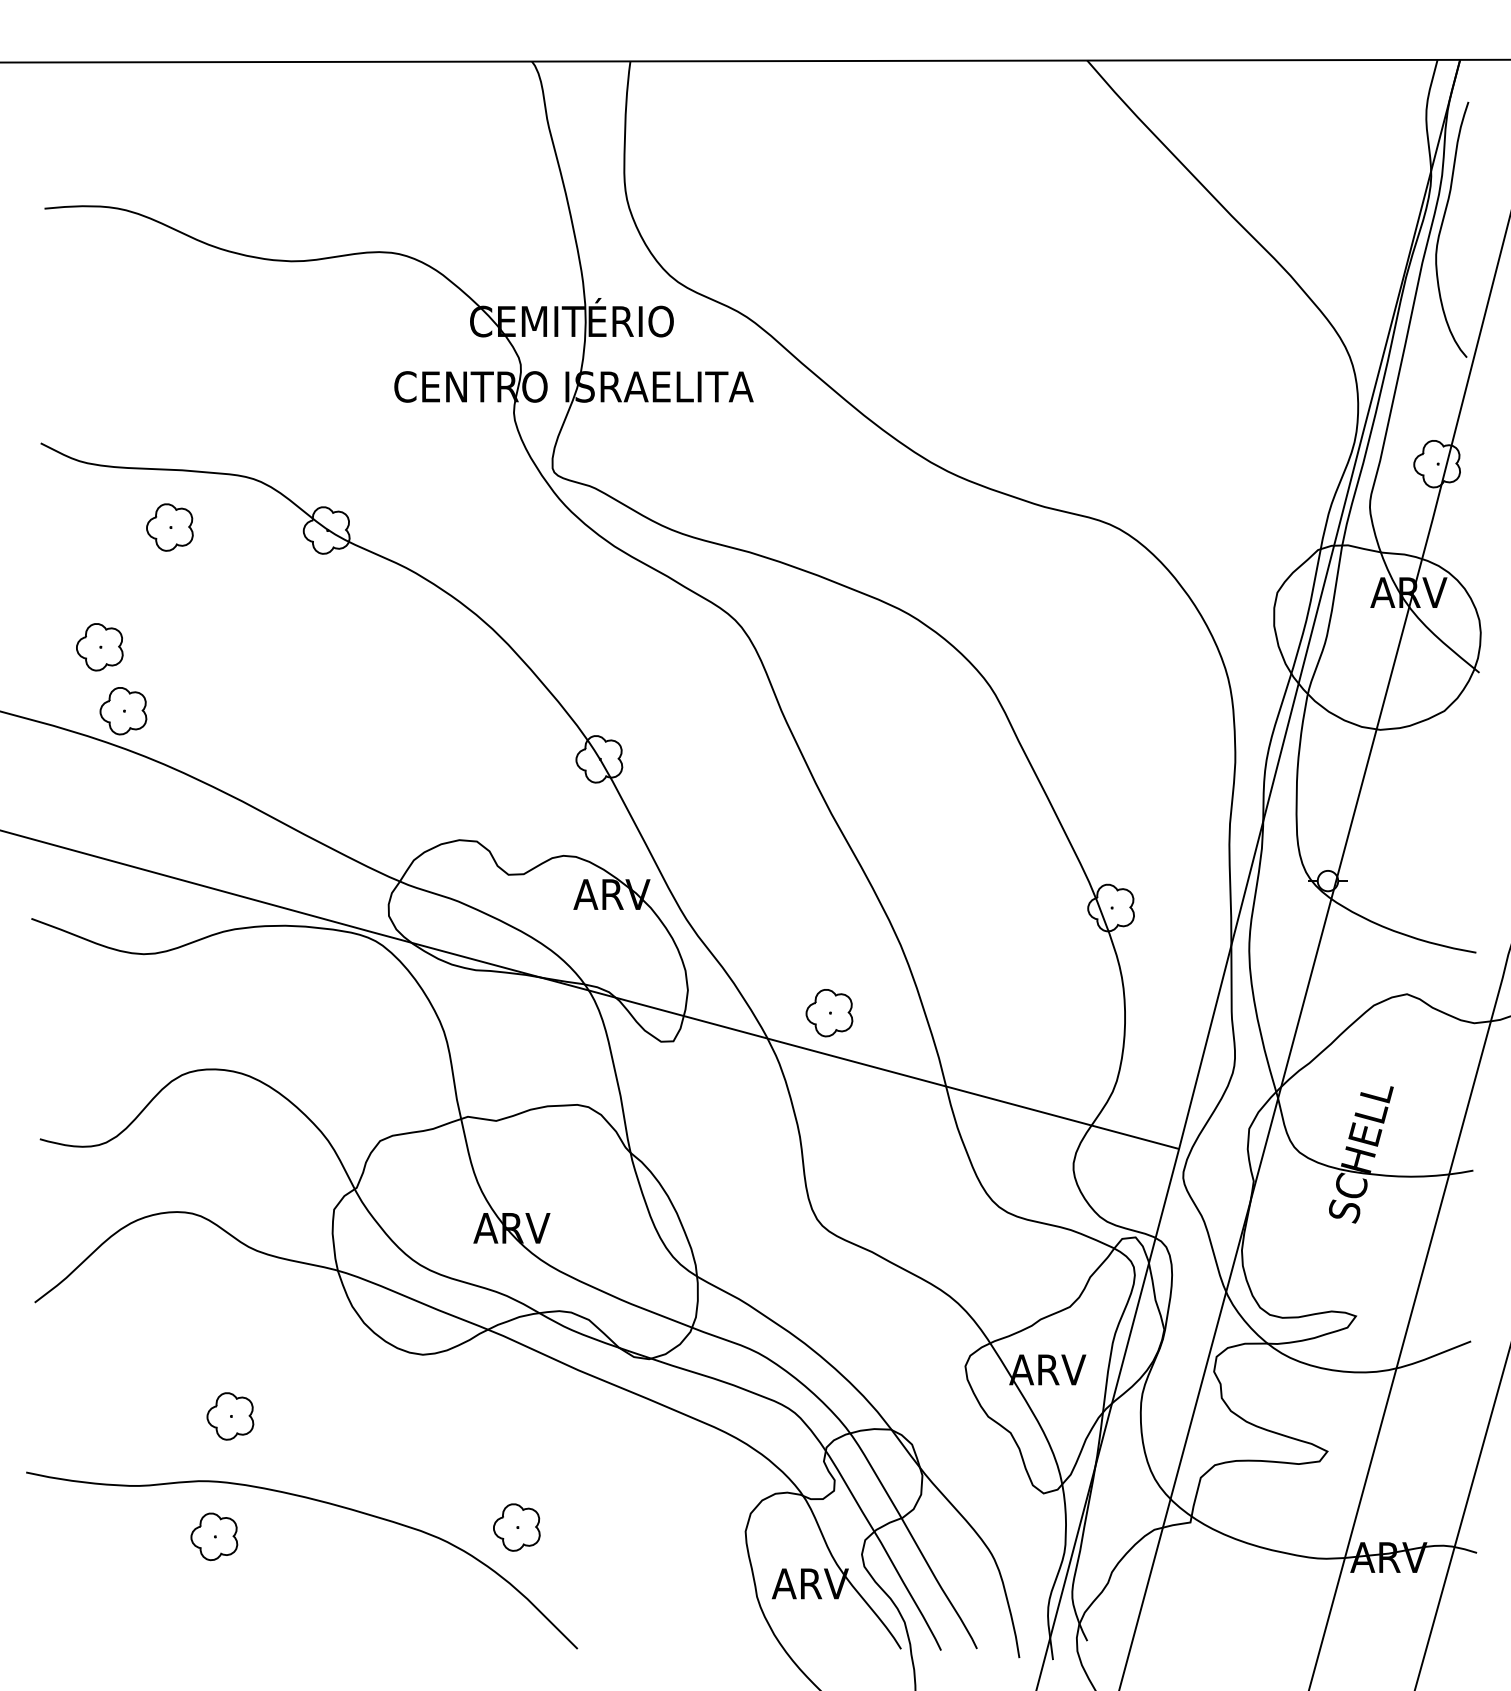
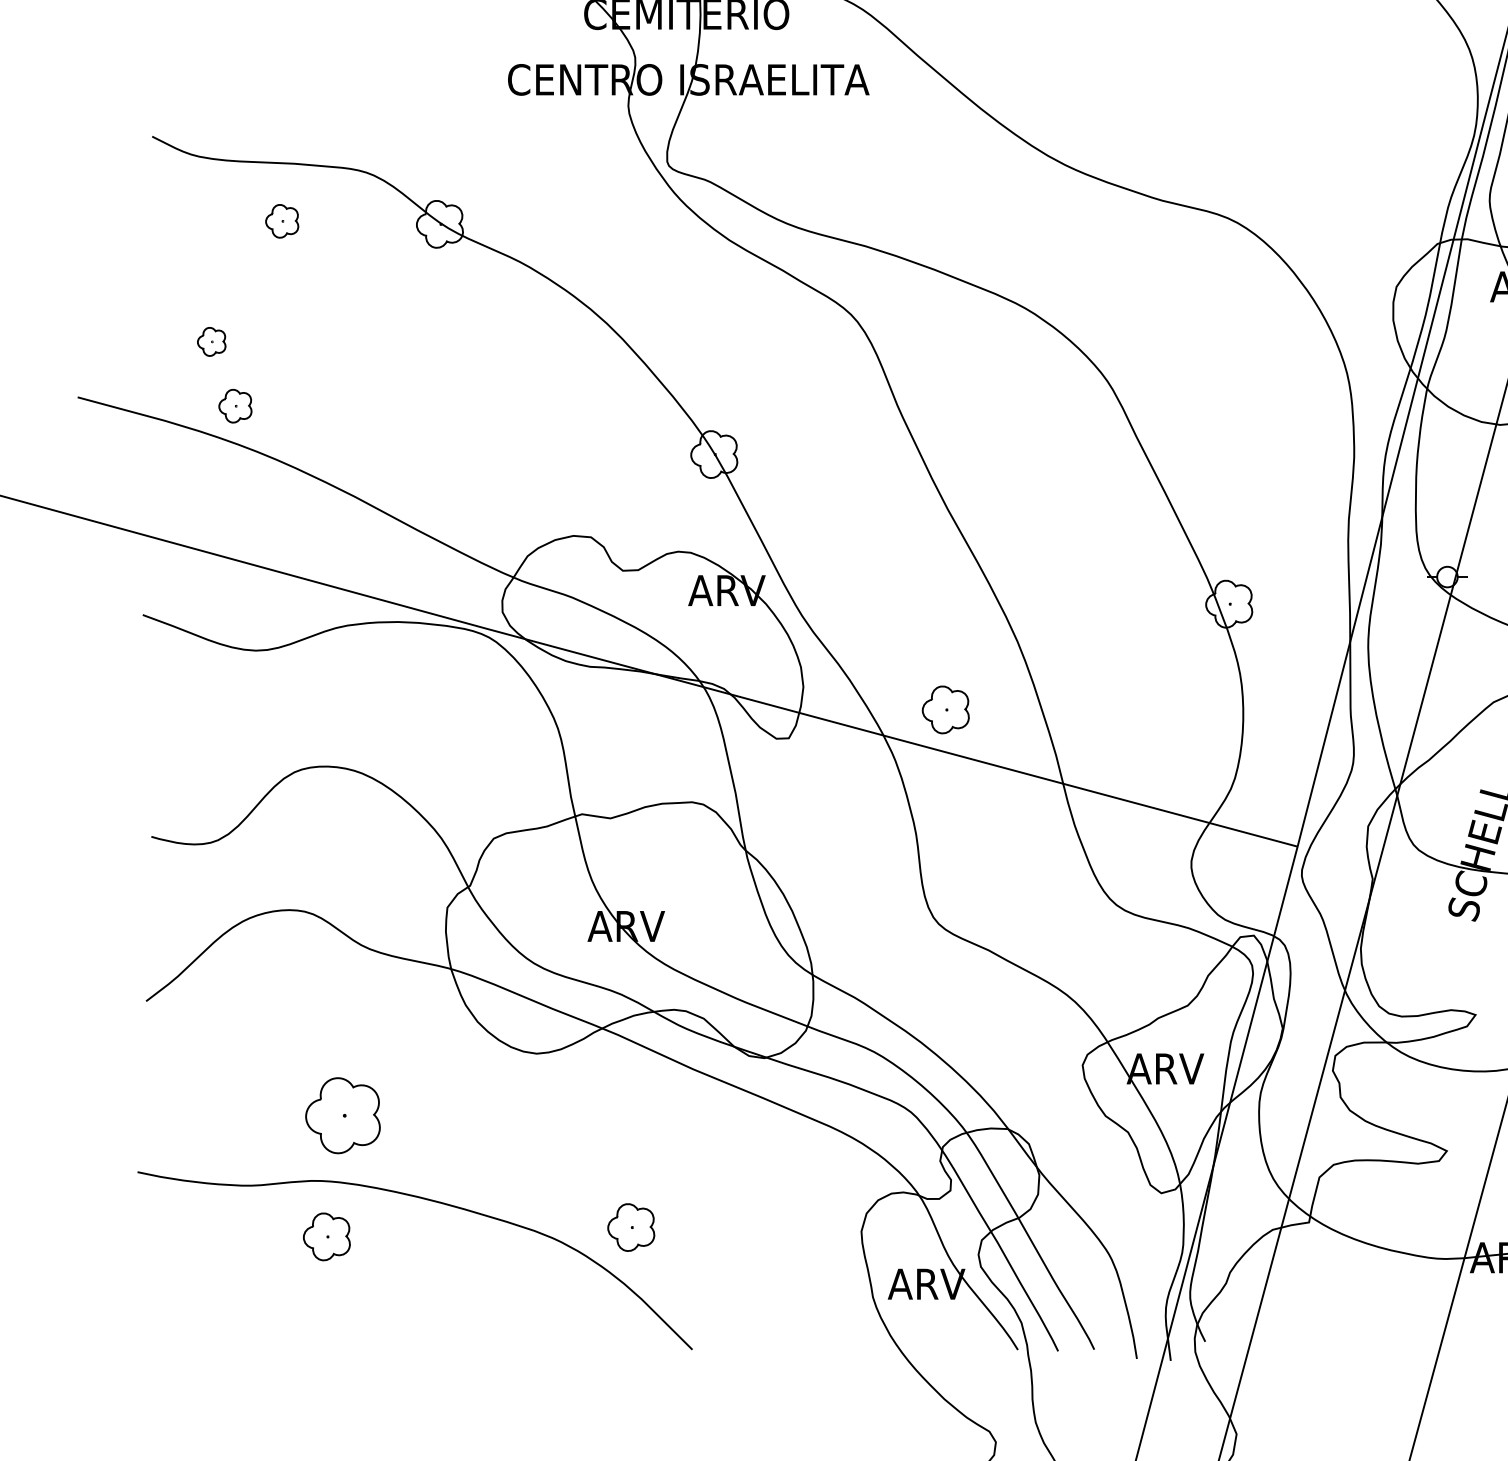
part: (169, 527) -> (281, 221), size x0.7
part: (99, 647) -> (211, 342), size x0.6
part: (123, 711) -> (235, 406), size x0.7
part: (230, 1416) -> (343, 1115), size x1.6

